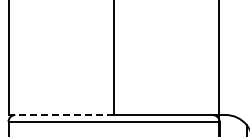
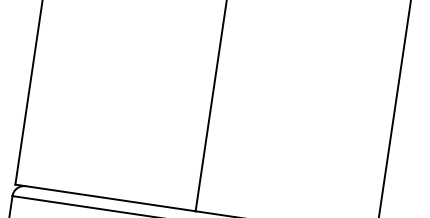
line: (61, 115) -> (105, 198), dashed -> solid

